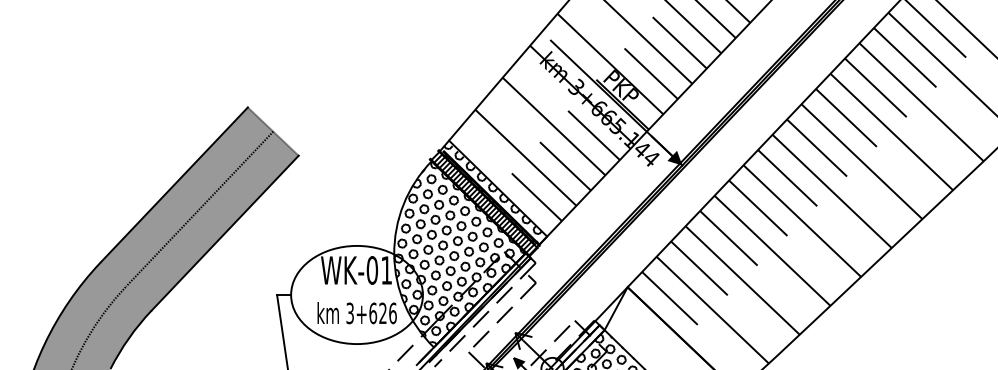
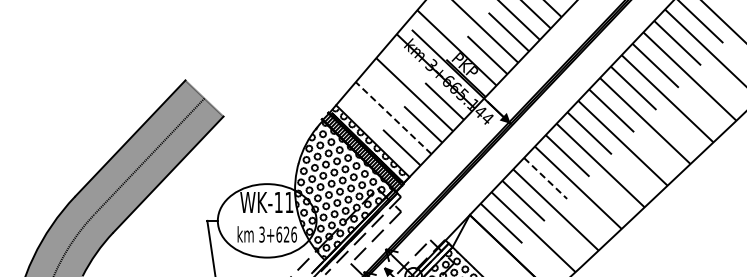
line: (525, 156) -> (393, 117), solid -> dashed
line: (728, 238) -> (545, 178), solid -> dashed
text: (372, 270) -> (278, 202), WK-01 -> WK-11

